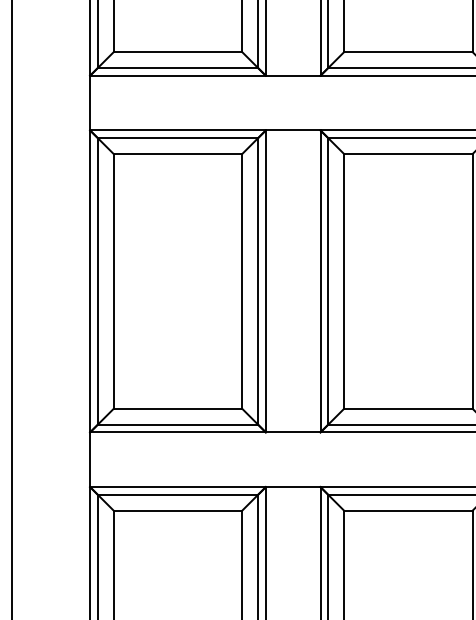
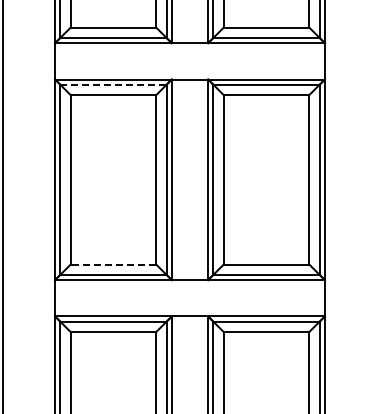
line: (178, 137) -> (113, 84), solid -> dashed
line: (178, 408) -> (113, 264), solid -> dashed

